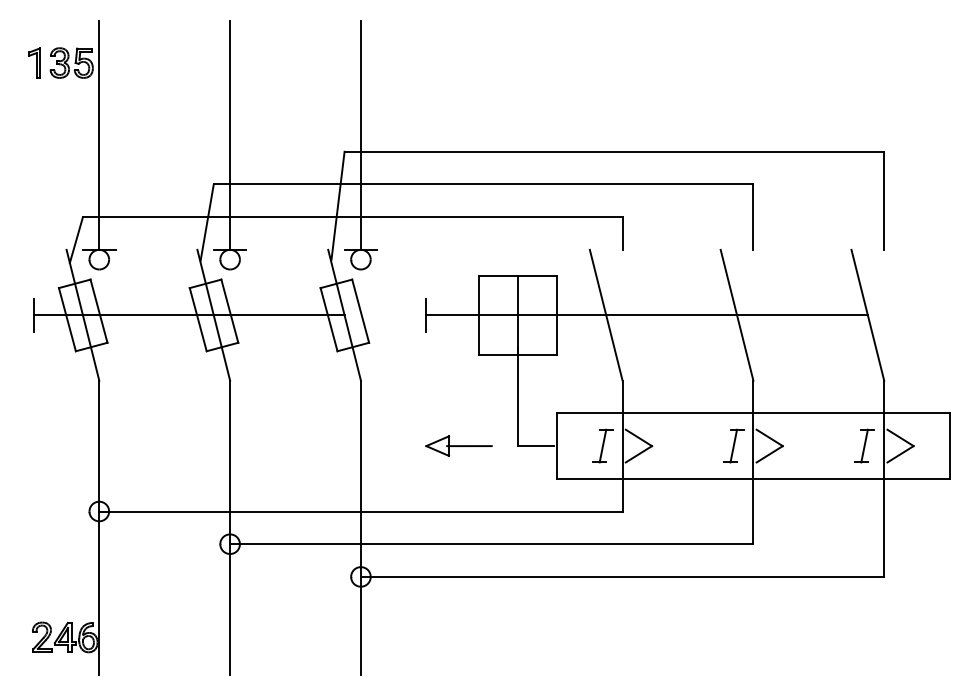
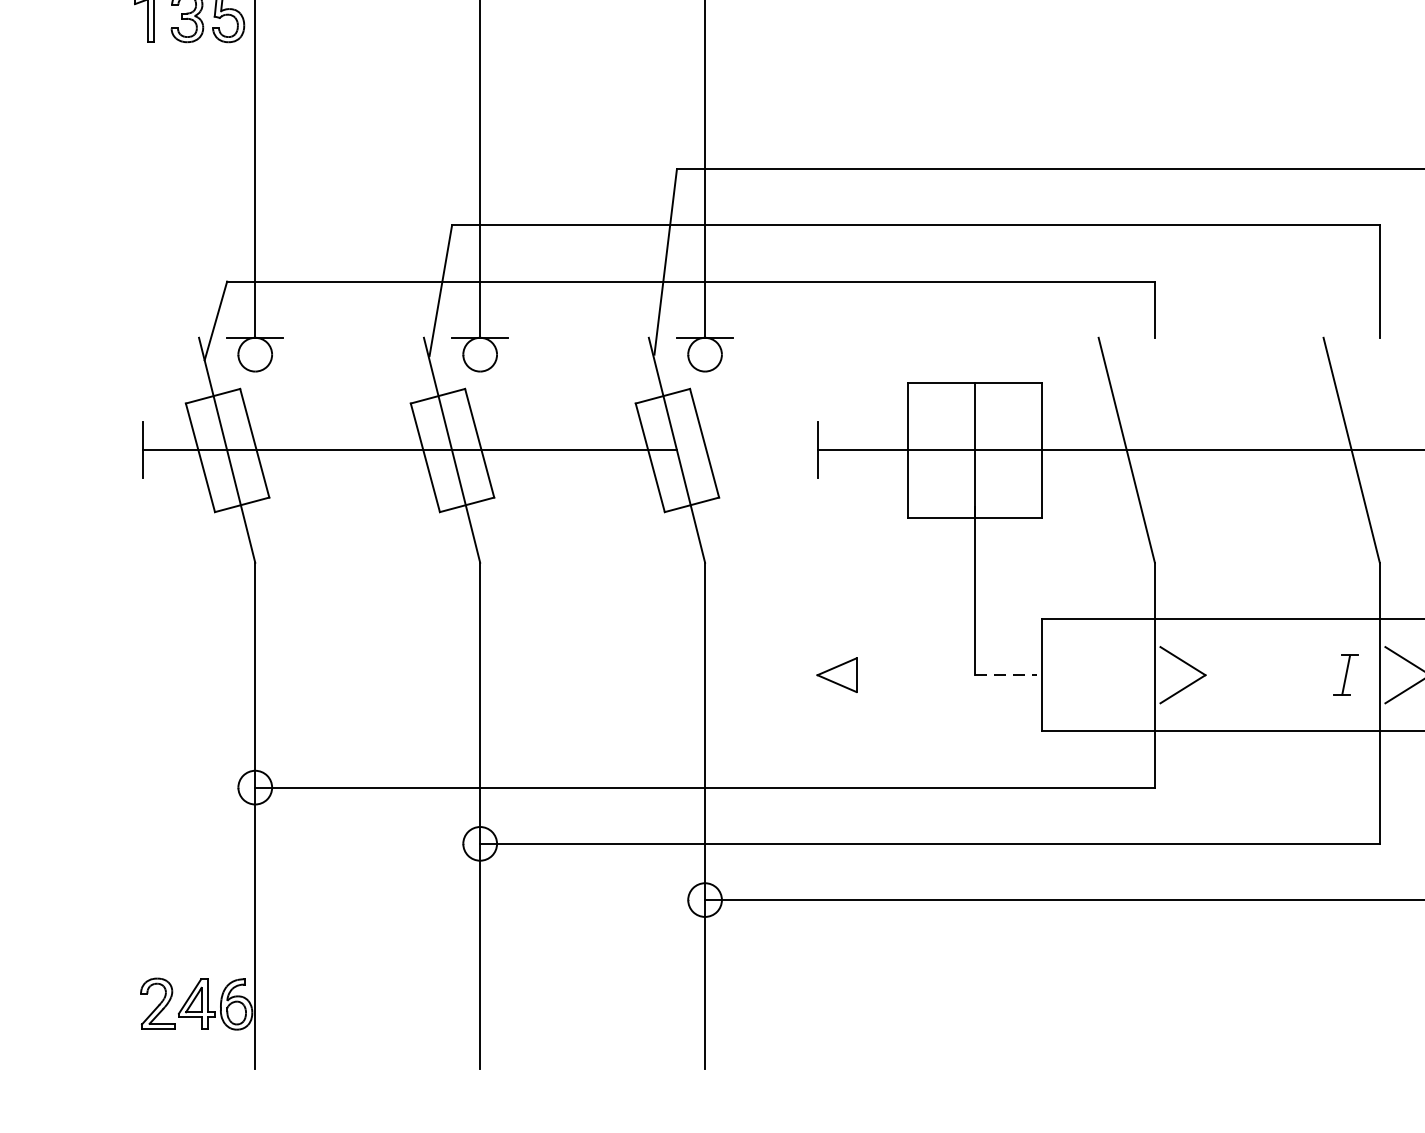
part: (602, 445) -> (1120, 674), removed
part: (733, 445) -> (1345, 674), size x0.7
line: (469, 446) -> (891, 675), removed
line: (535, 446) -> (1005, 675), solid -> dashed

